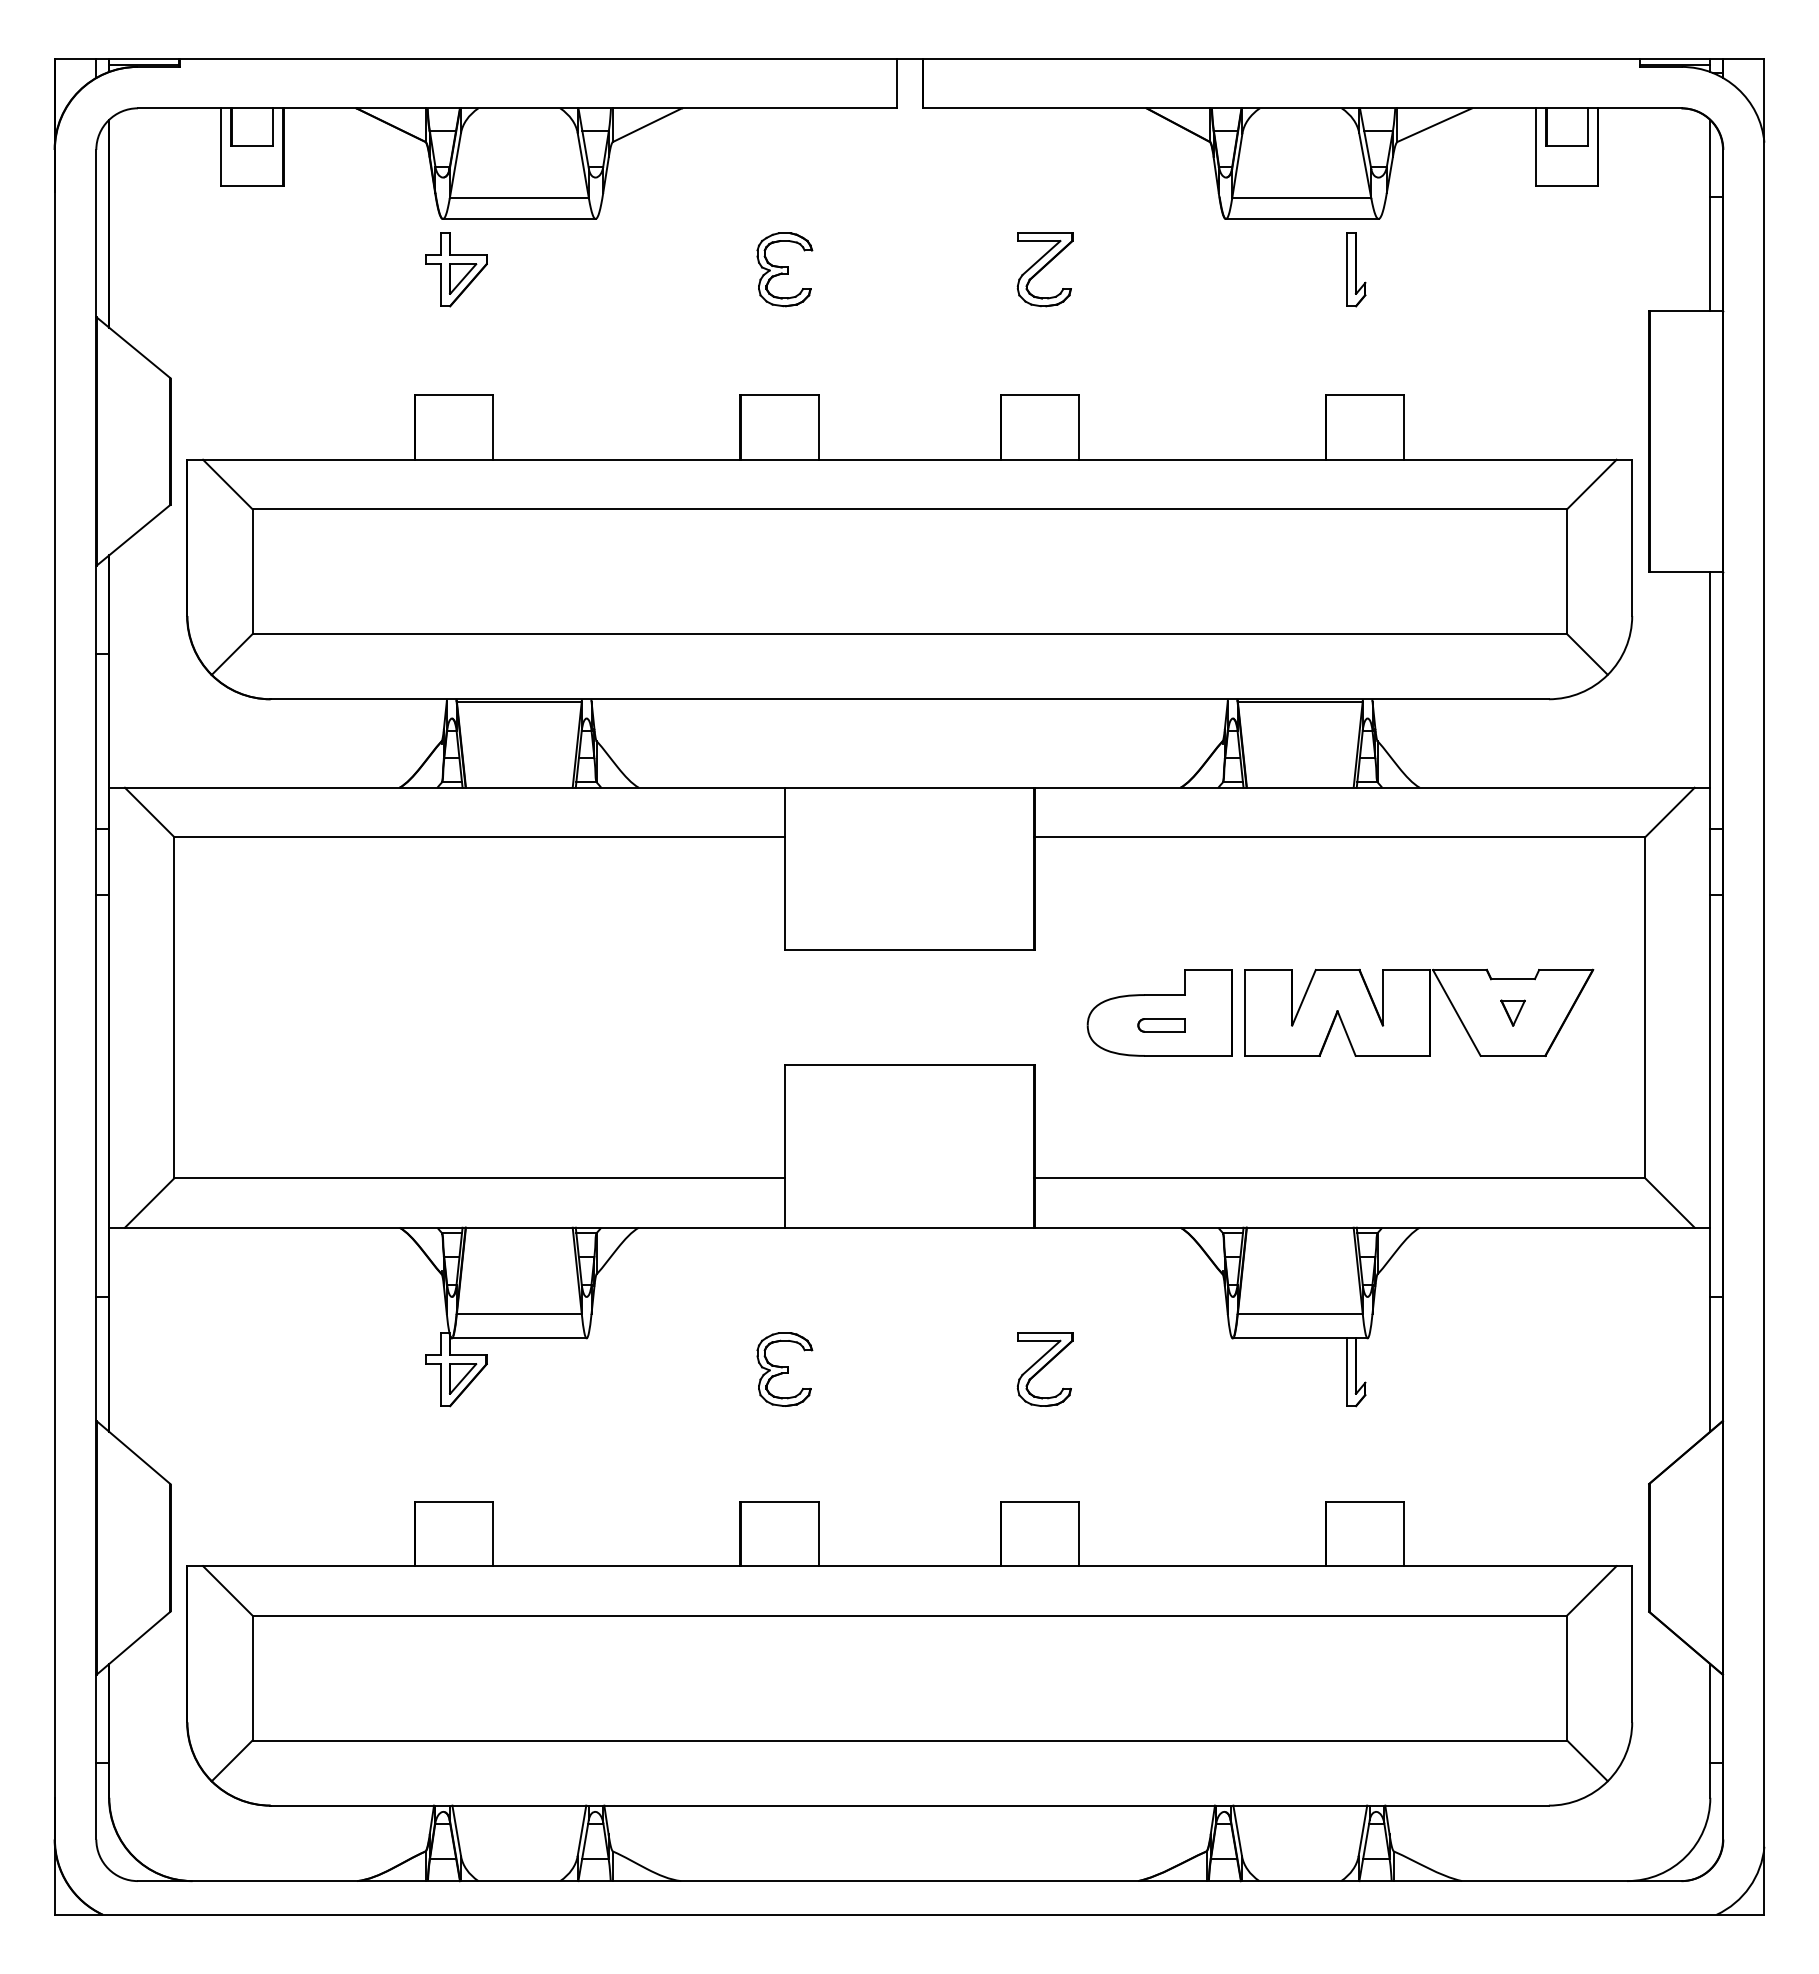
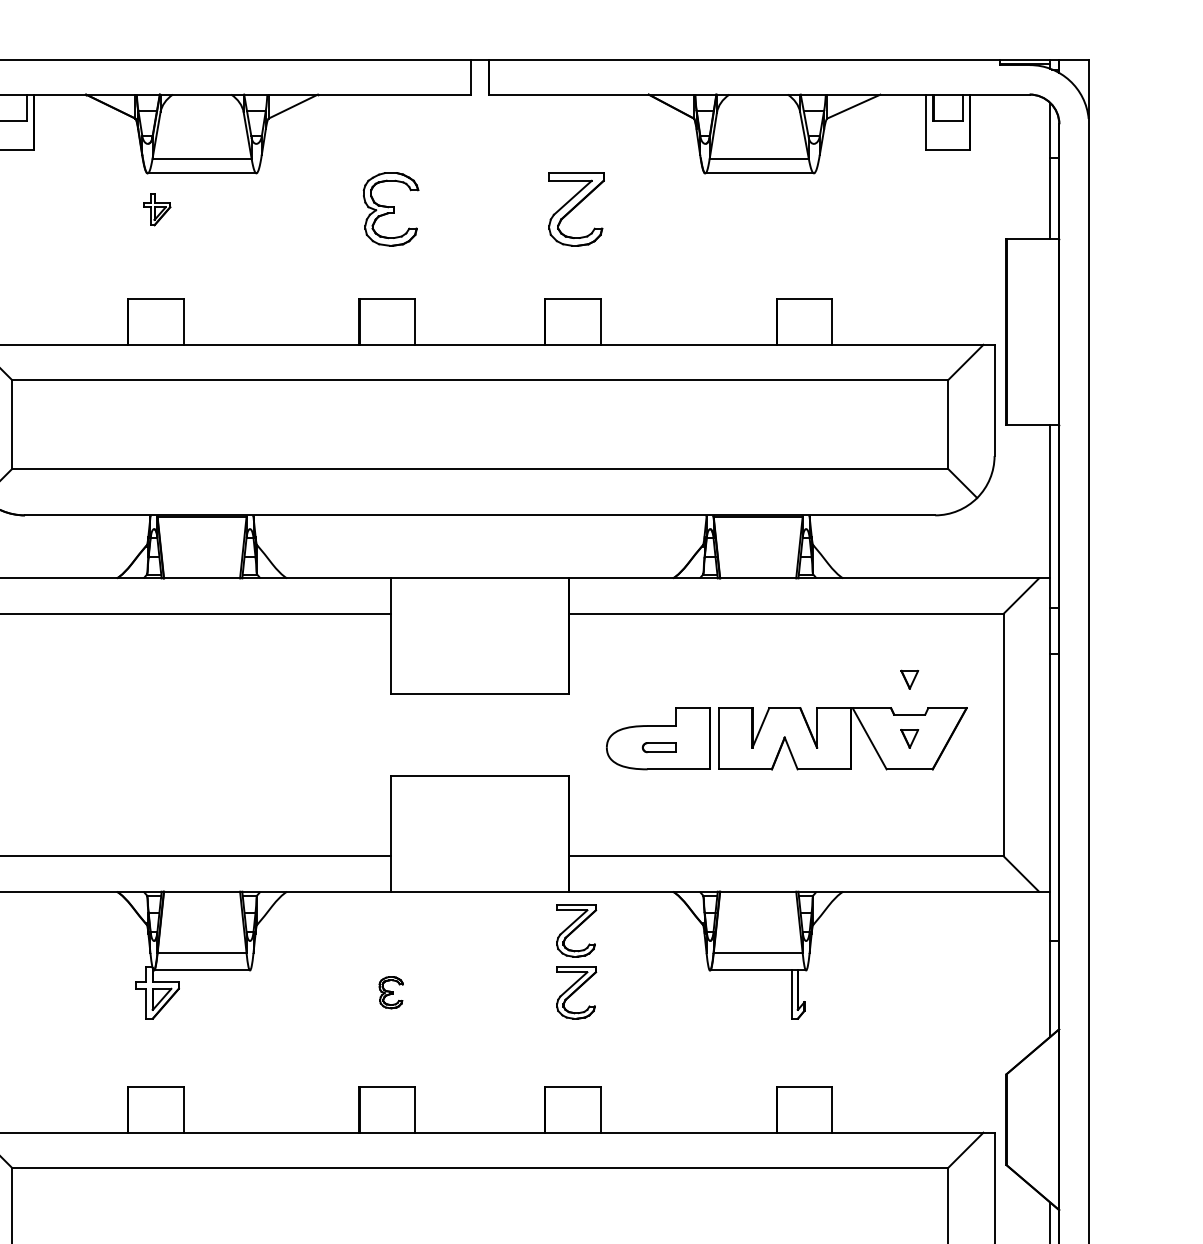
part: (456, 269) -> (157, 209), size x0.6
part: (784, 269) -> (390, 209), size x1.4
part: (1044, 269) -> (576, 209), size x1.4
part: (1356, 269) -> (798, 209), removed
part: (1512, 929) -> (909, 679), added
part: (1044, 1282) -> (576, 930), added
part: (784, 1369) -> (390, 992), size x0.6

